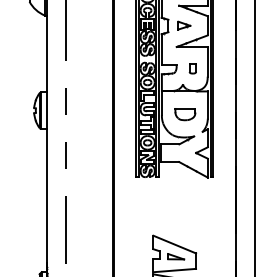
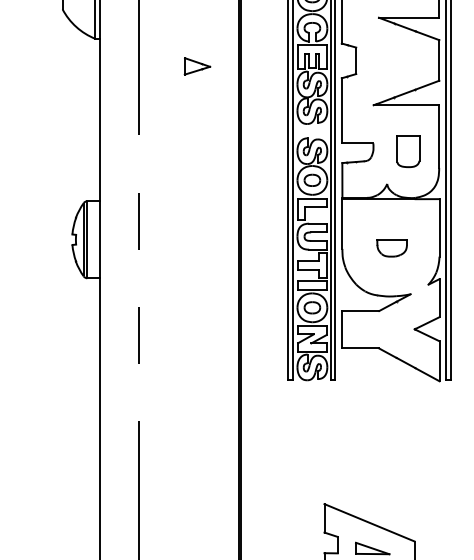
part: (184, 25) -> (197, 66), moved
part: (192, 68) -> (407, 150), size x1.6
part: (185, 114) -> (392, 247), size x0.7

